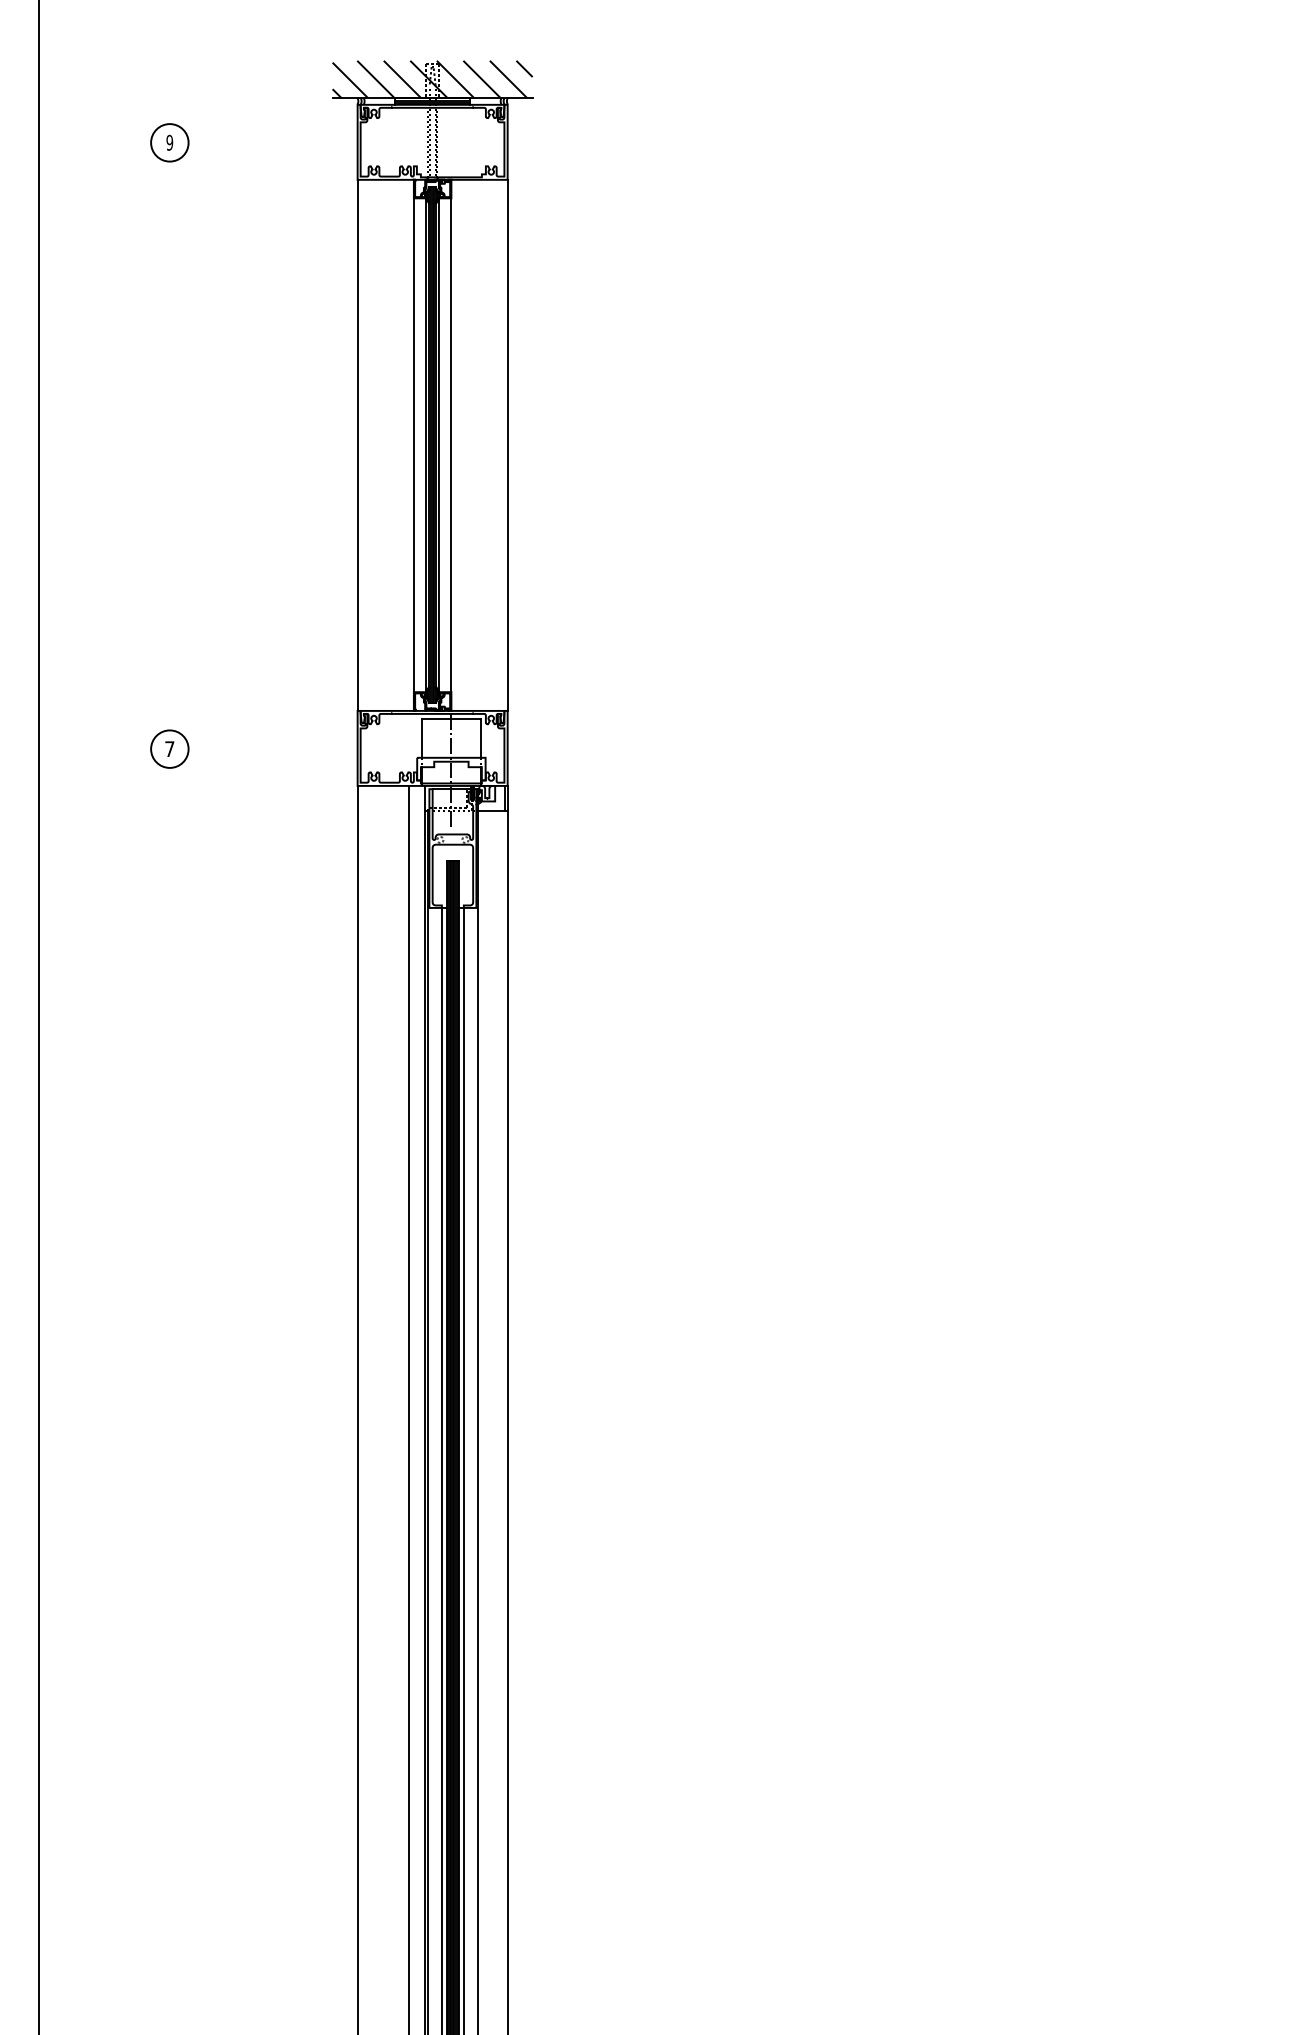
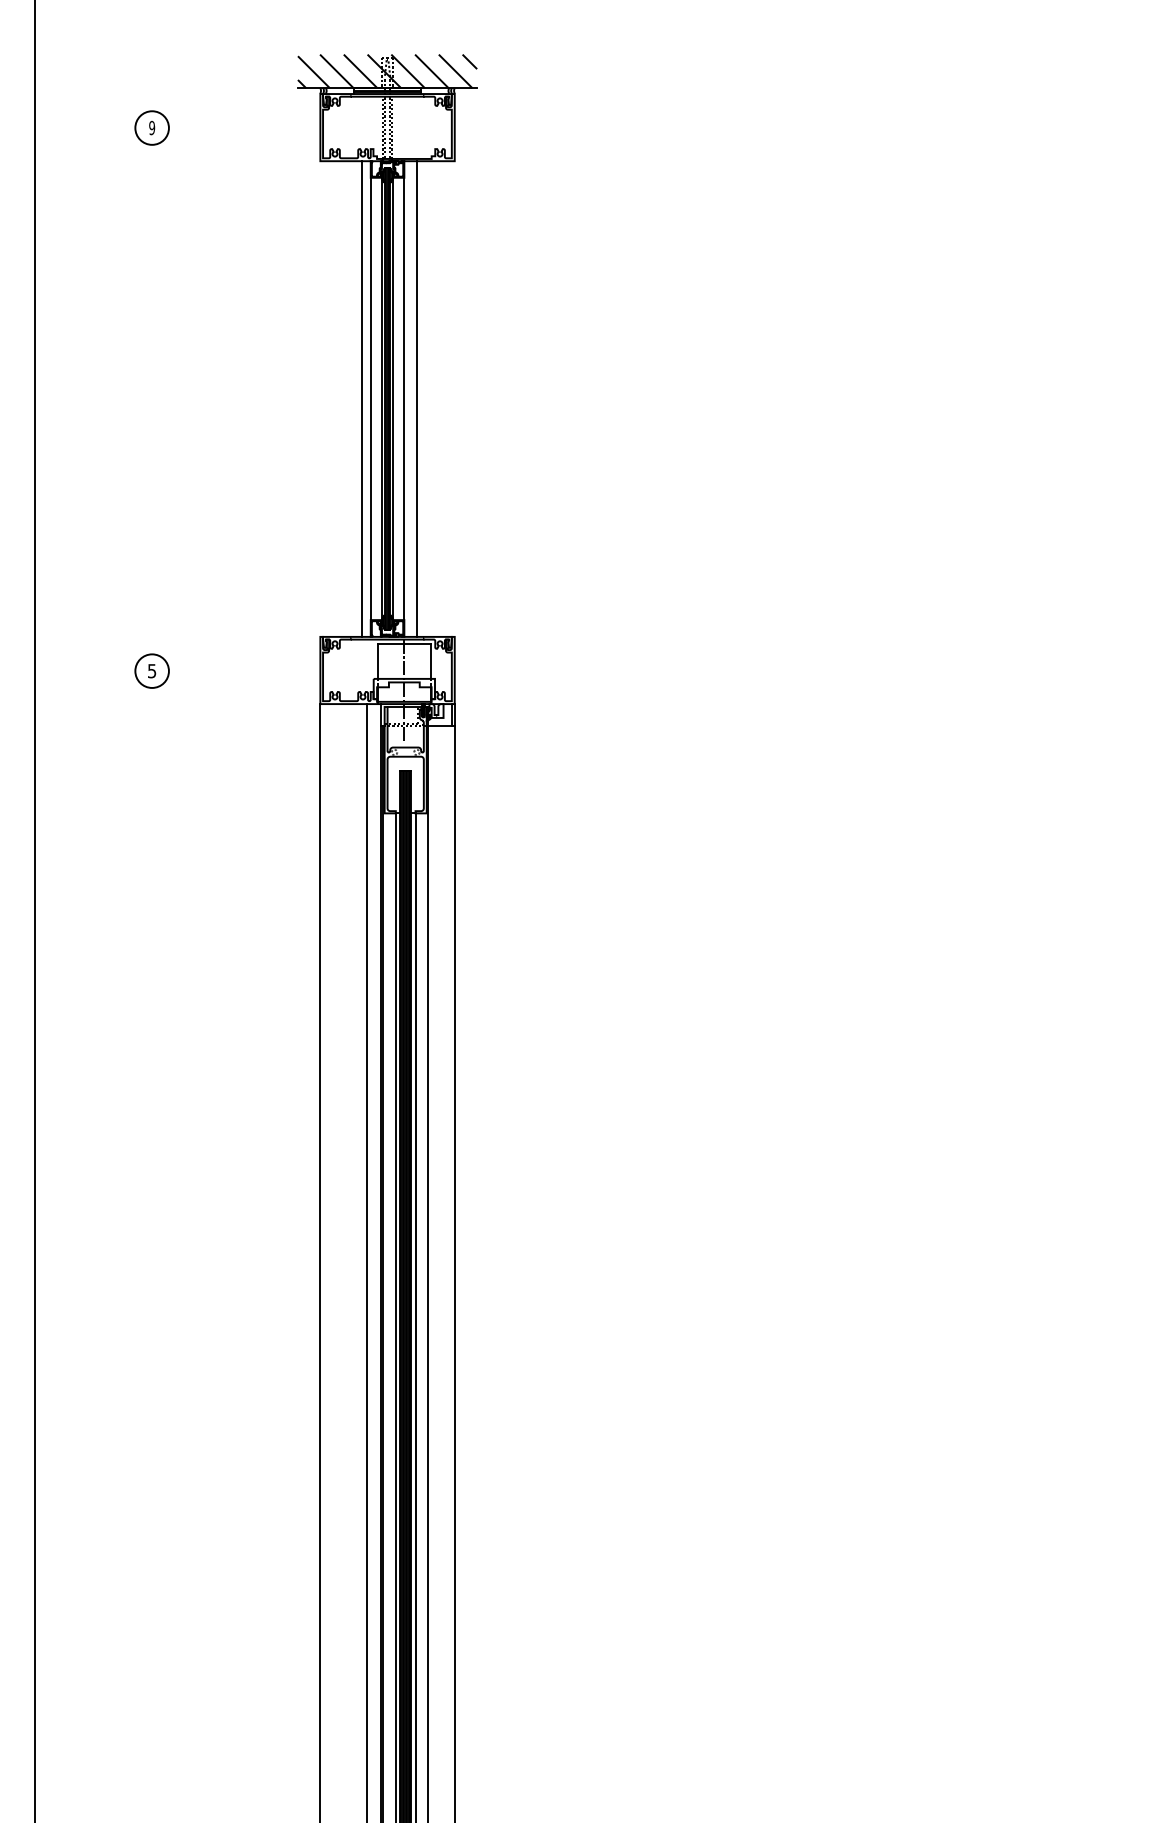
line: (357, 444) -> (362, 398), moved
line: (507, 444) -> (416, 398), moved
text: (169, 749) -> (151, 671), 7 -> 5

